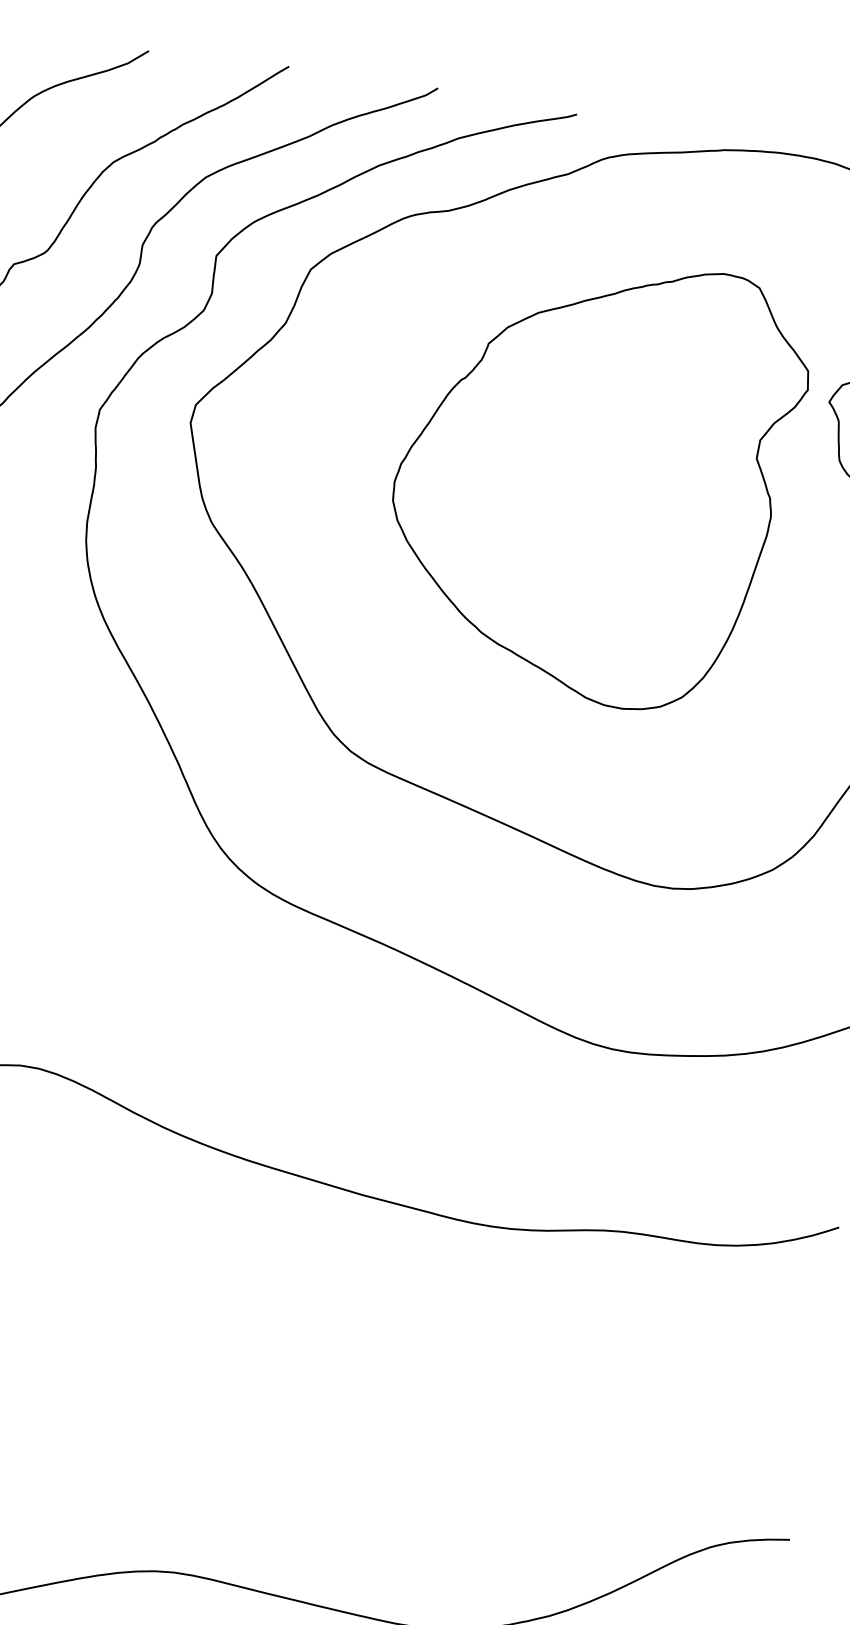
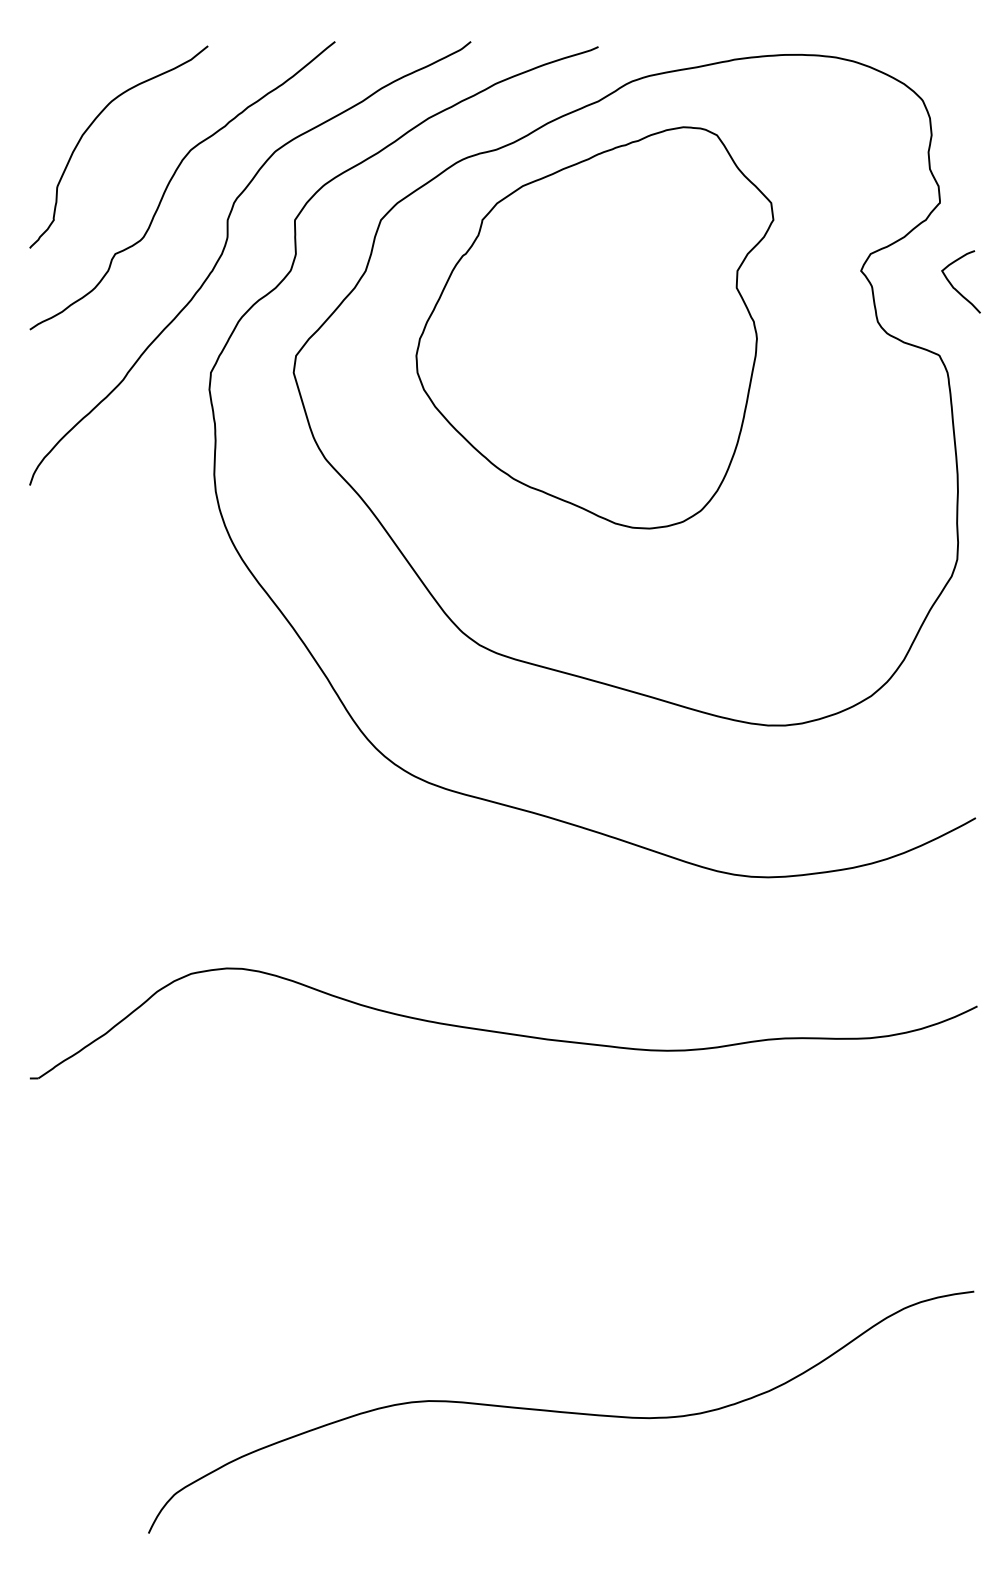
part: (594, 479) -> (594, 327), moved

